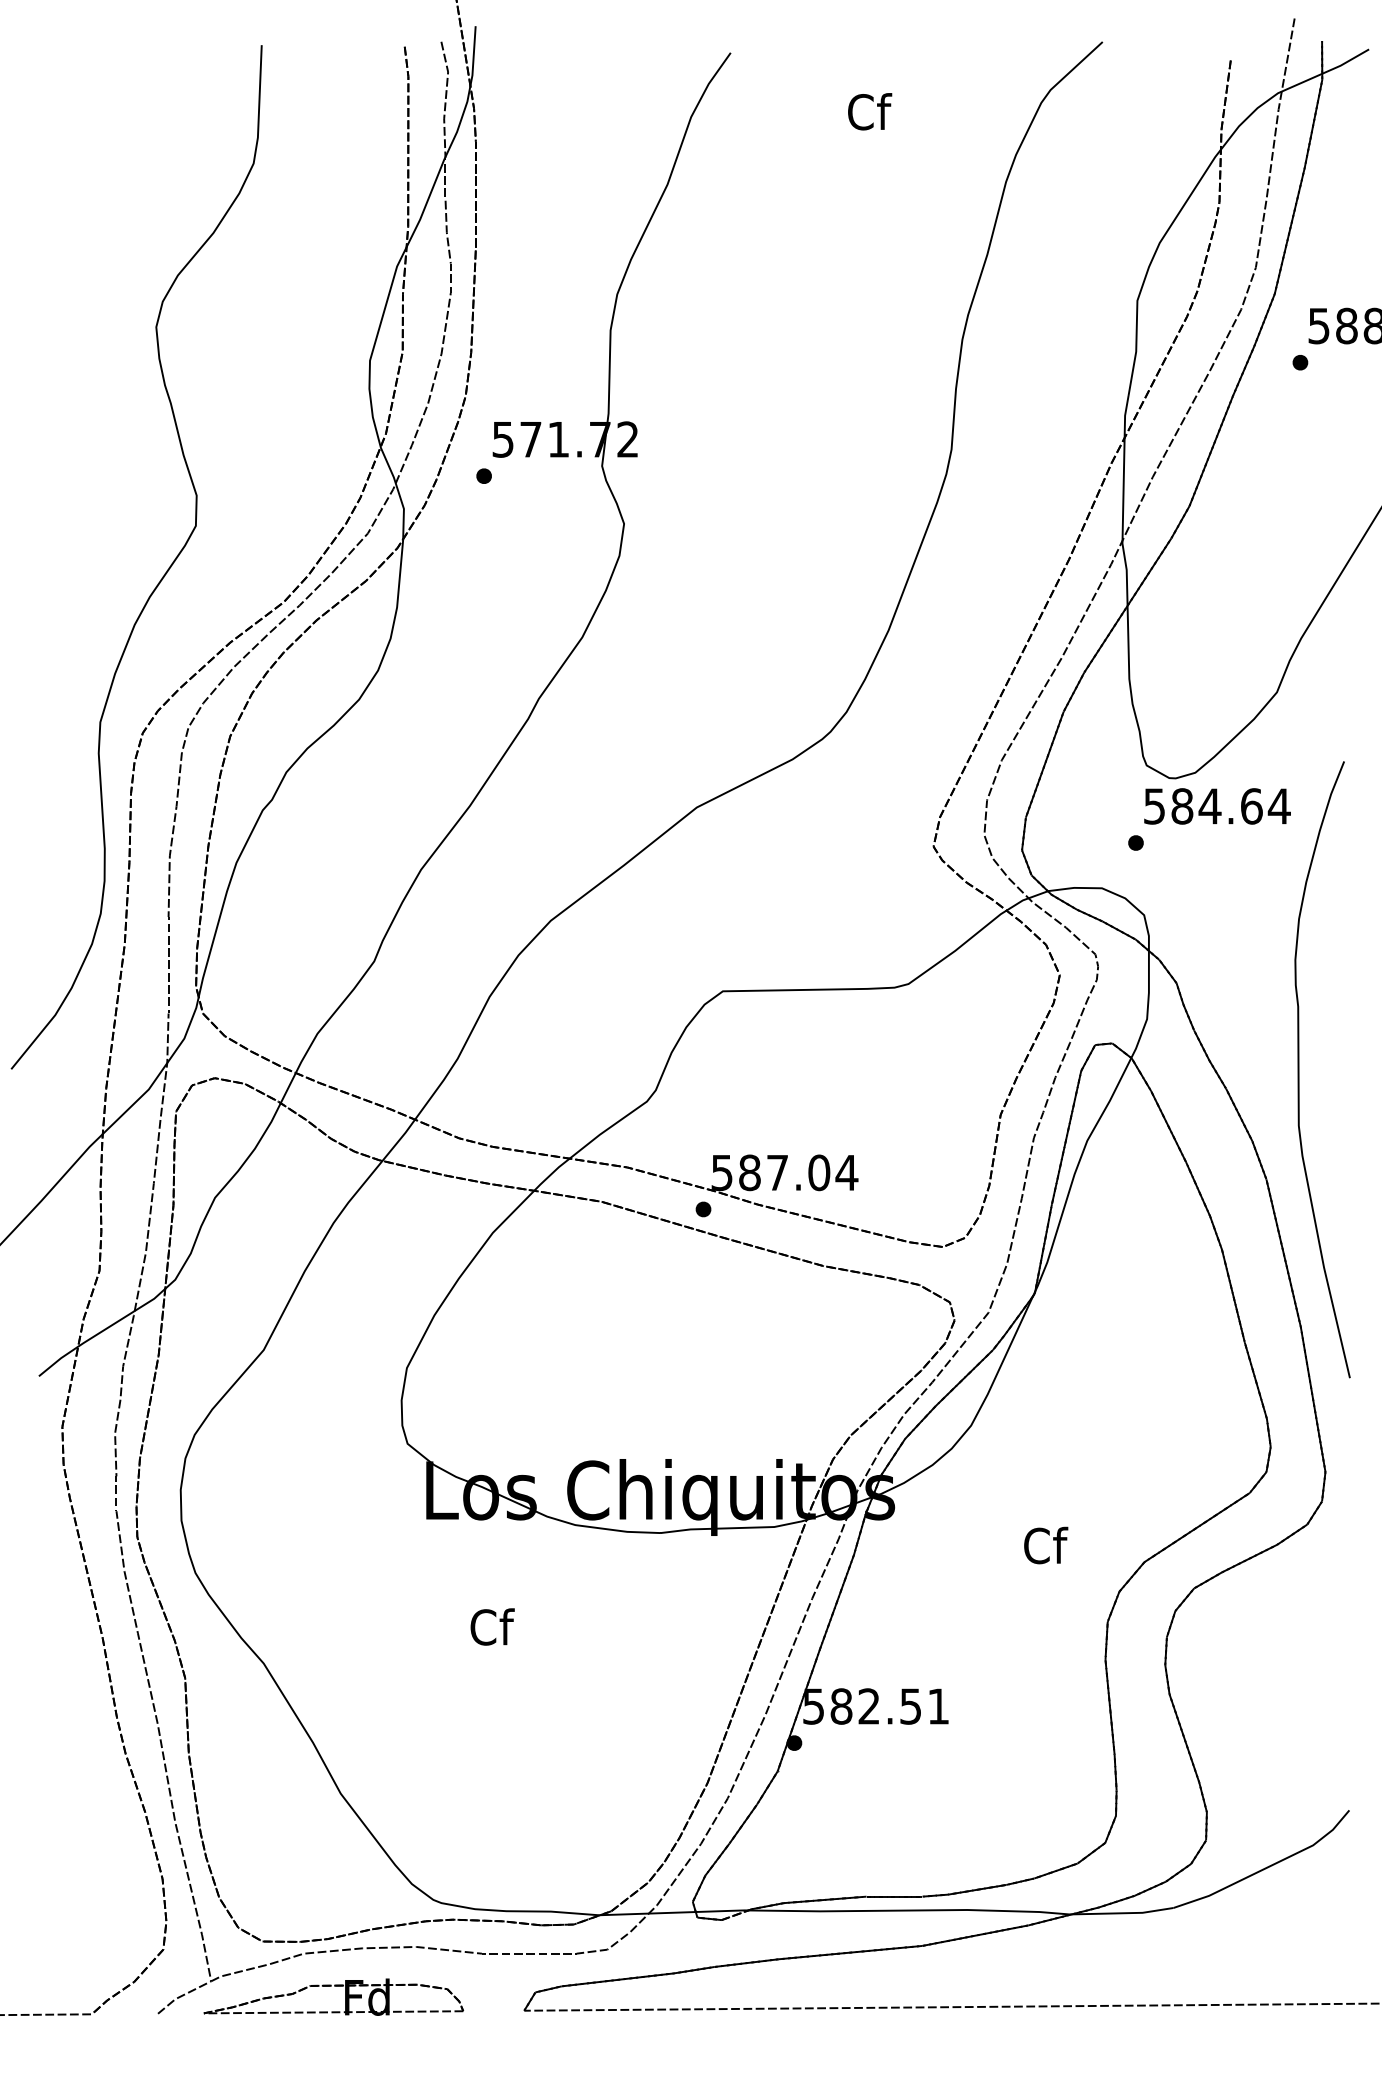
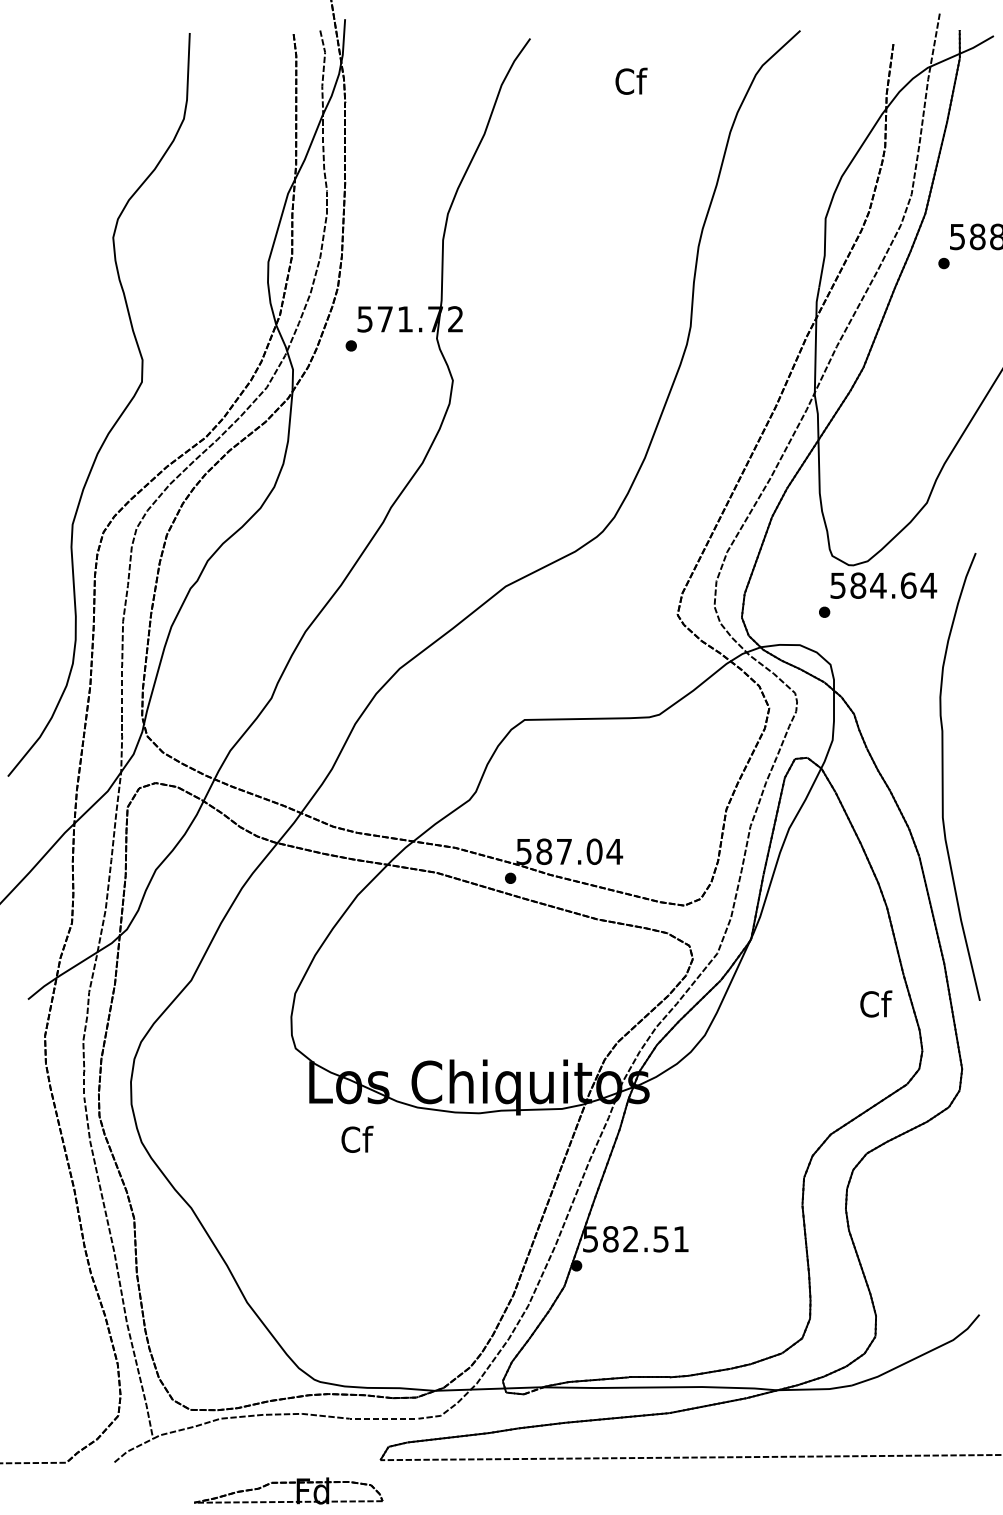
text: (1046, 1545) -> (876, 1004), moved
text: (492, 1626) -> (357, 1139), moved
part: (334, 1986) -> (289, 1483), moved

